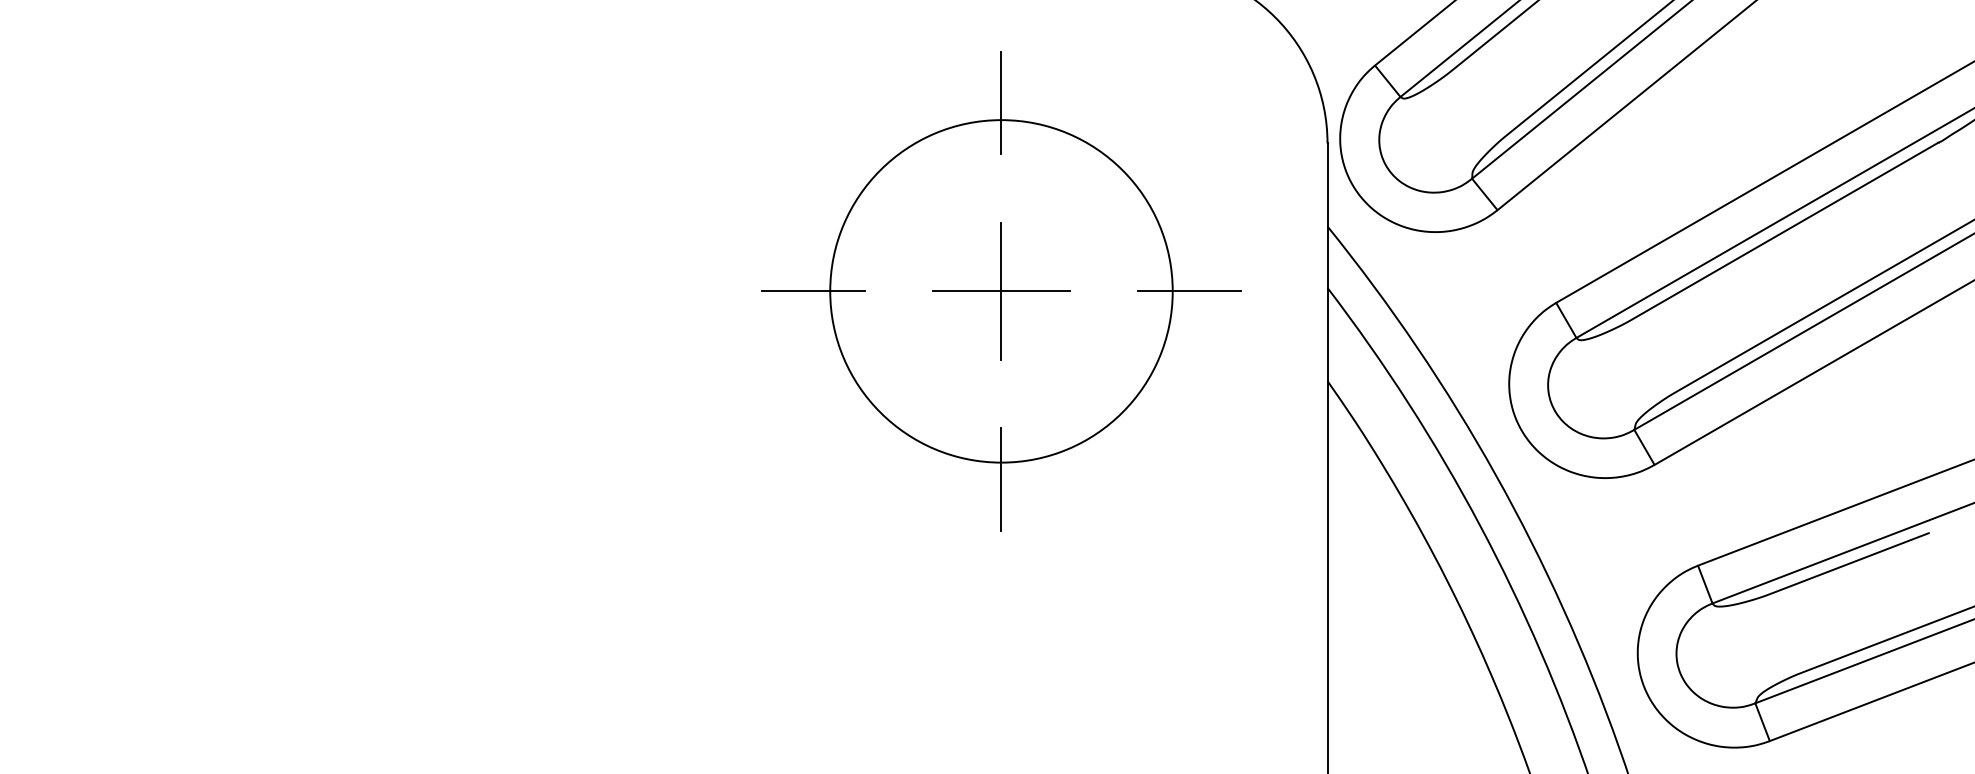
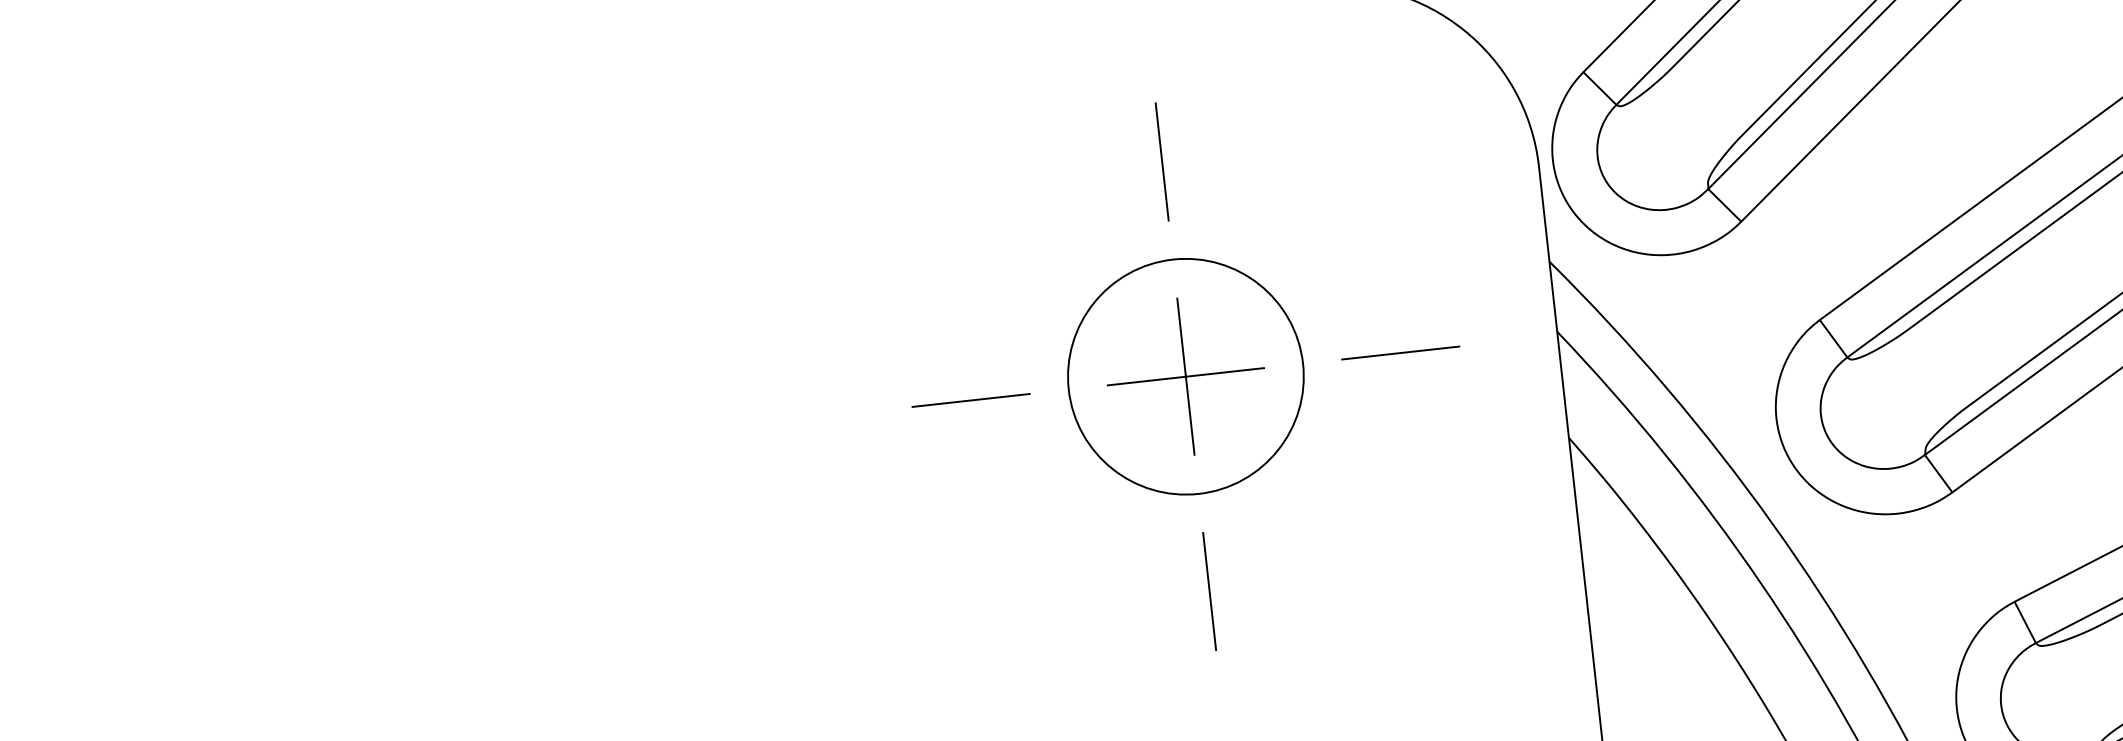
circle: (1001, 291) -> (1185, 376), size x0.6

